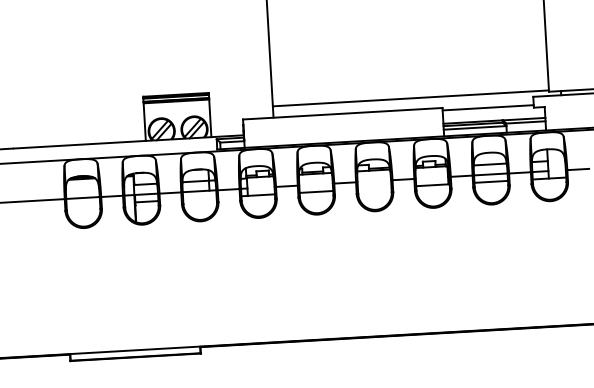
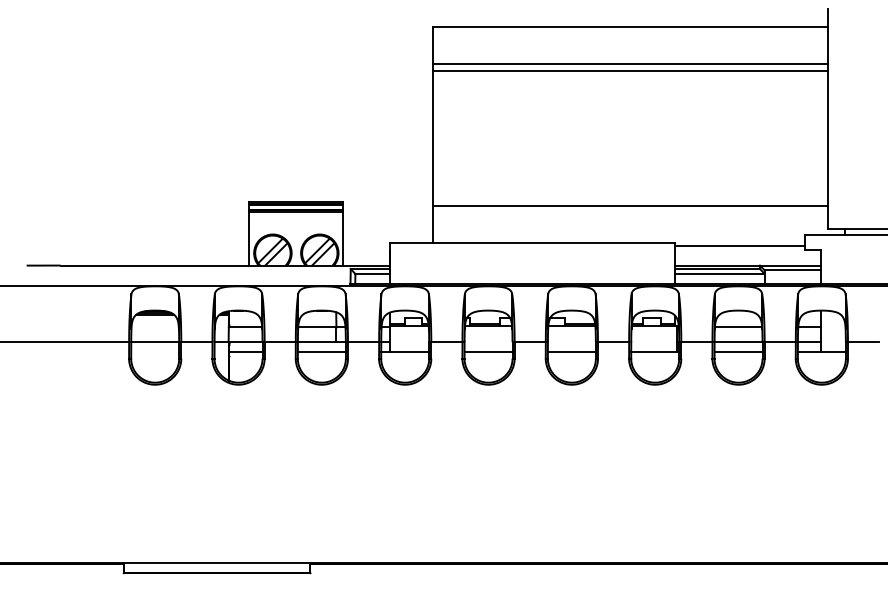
line: (410, 98) -> (630, 205), moved
line: (374, 188) -> (571, 352), added
line: (199, 198) -> (321, 352), added

